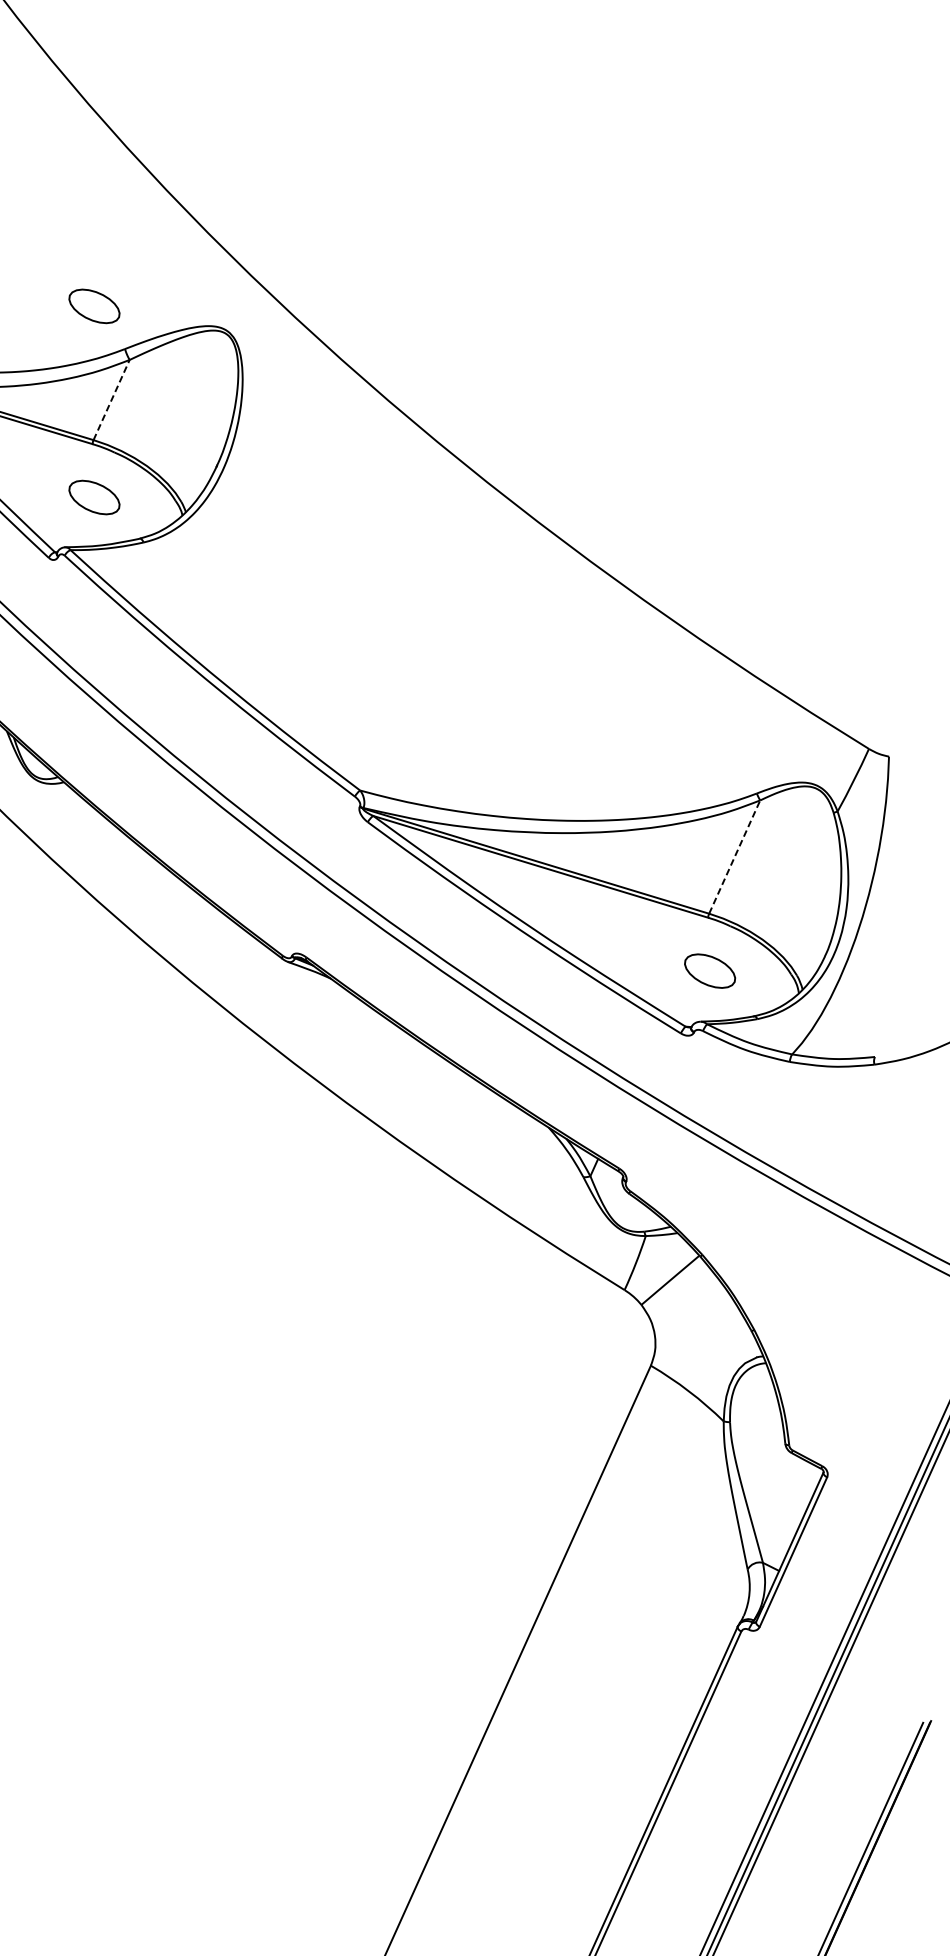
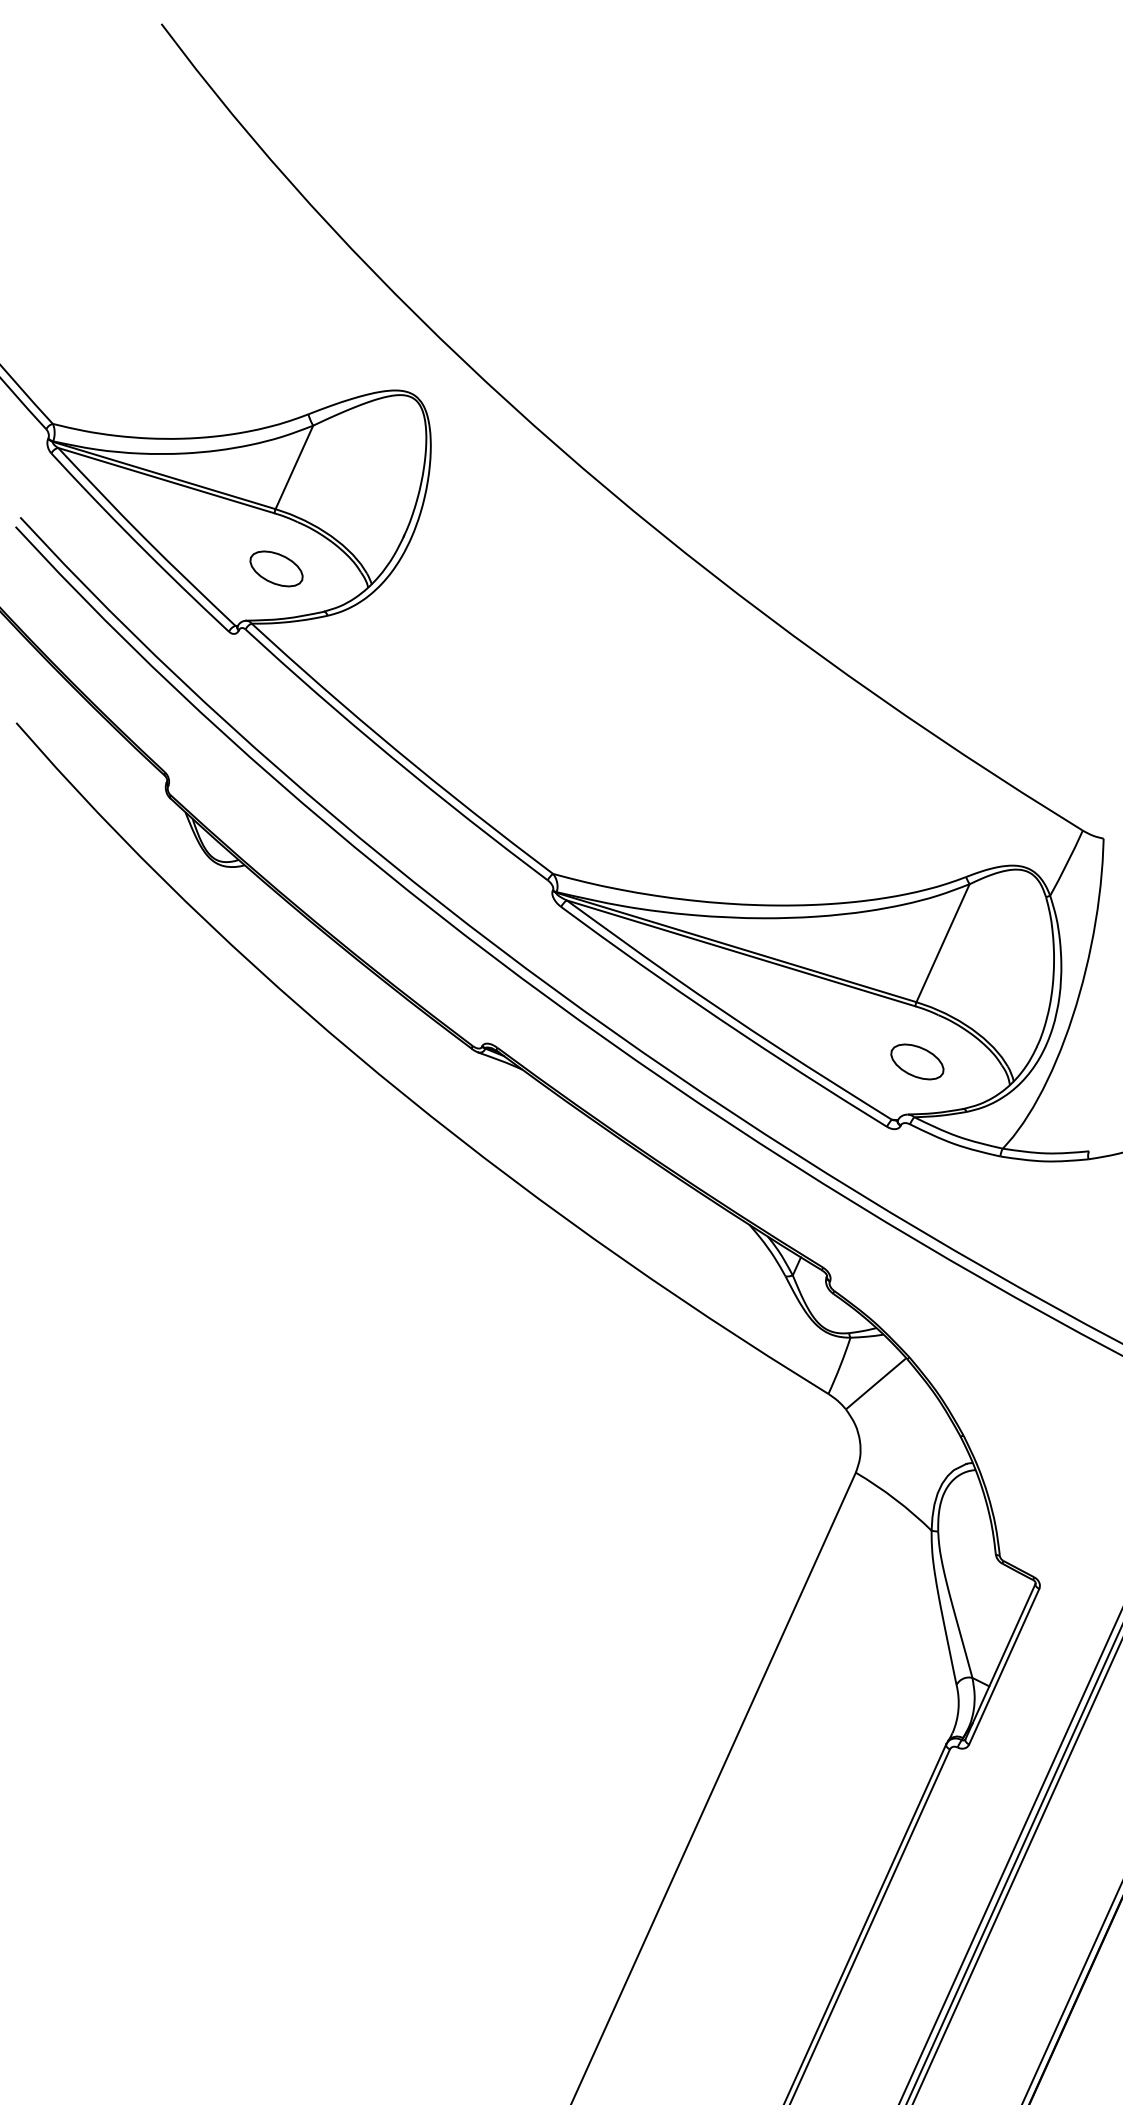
part: (94, 305) -> (276, 369), removed
line: (111, 400) -> (294, 467), dashed -> solid
line: (735, 857) -> (943, 943), dashed -> solid

